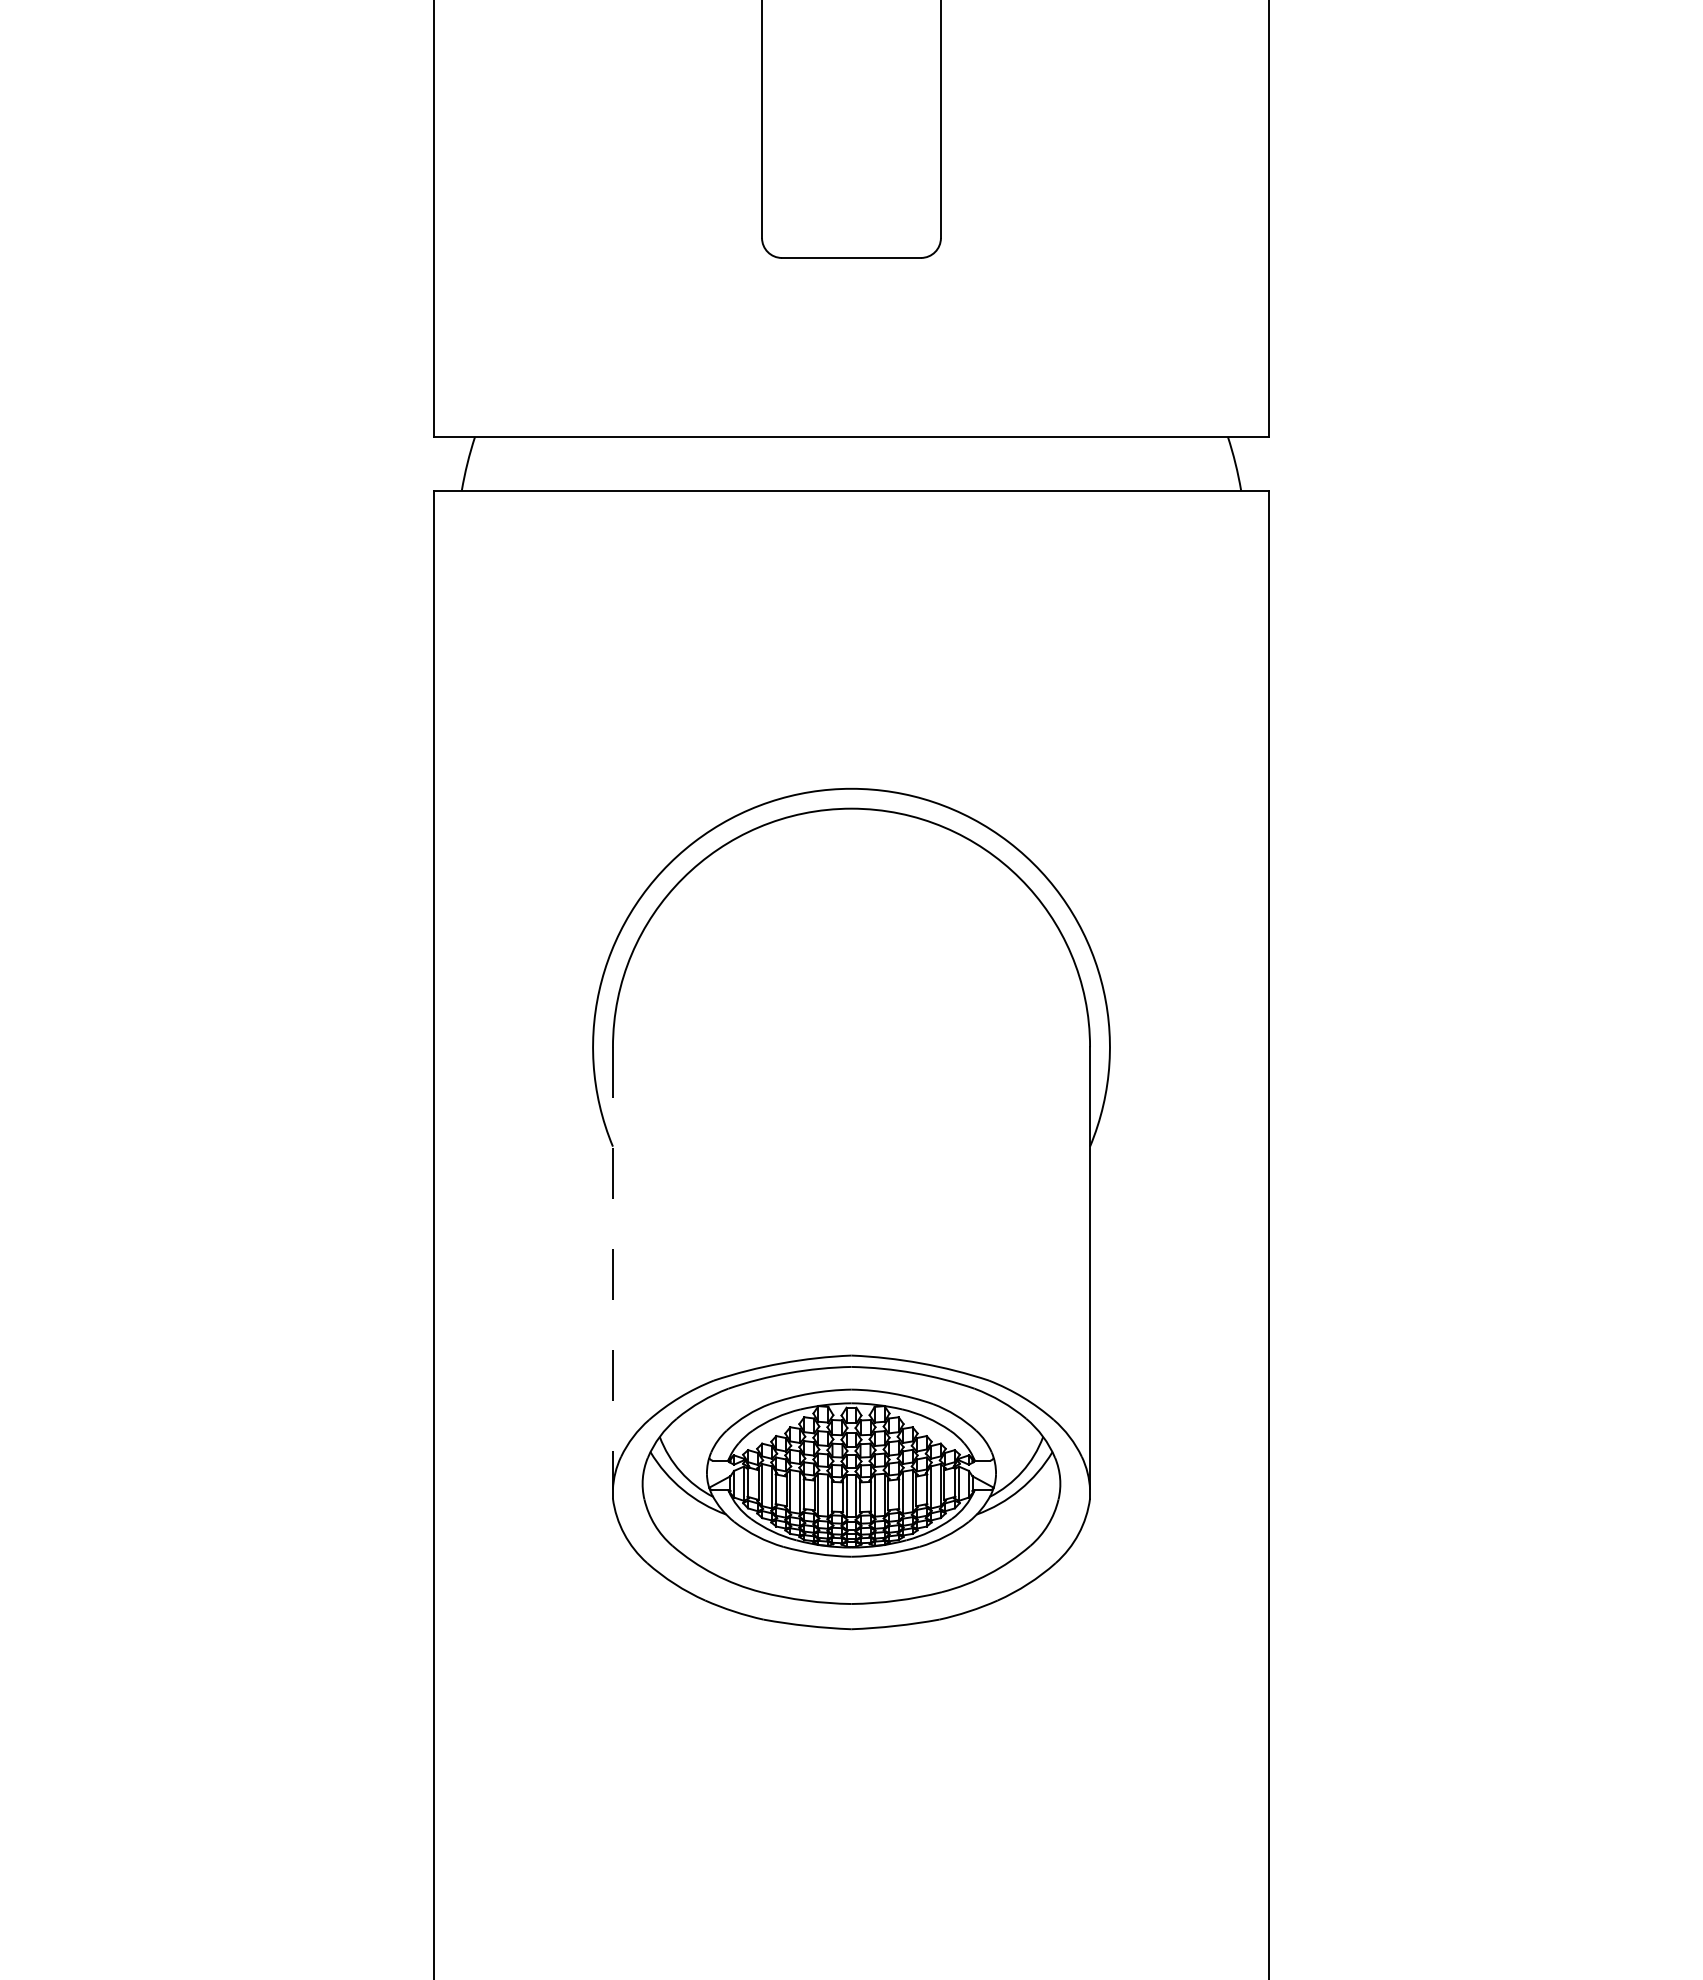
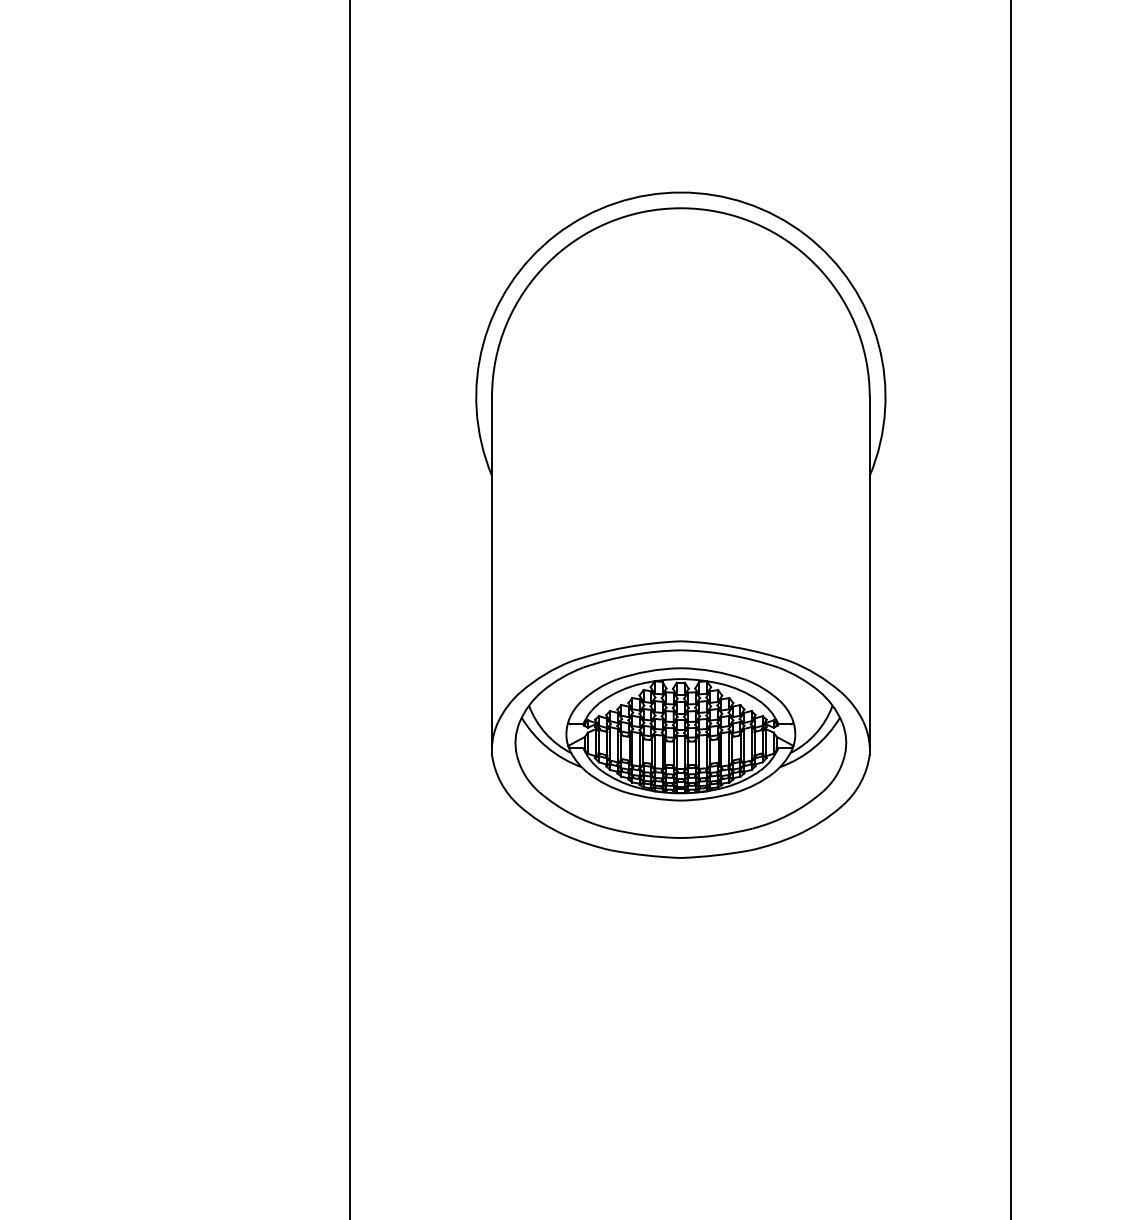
line: (612, 1272) -> (491, 575), dashed -> solid

